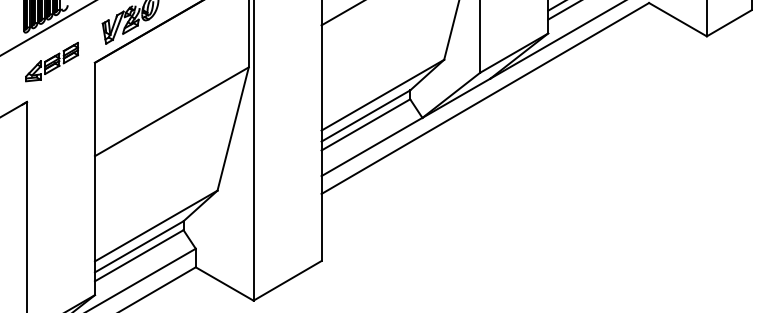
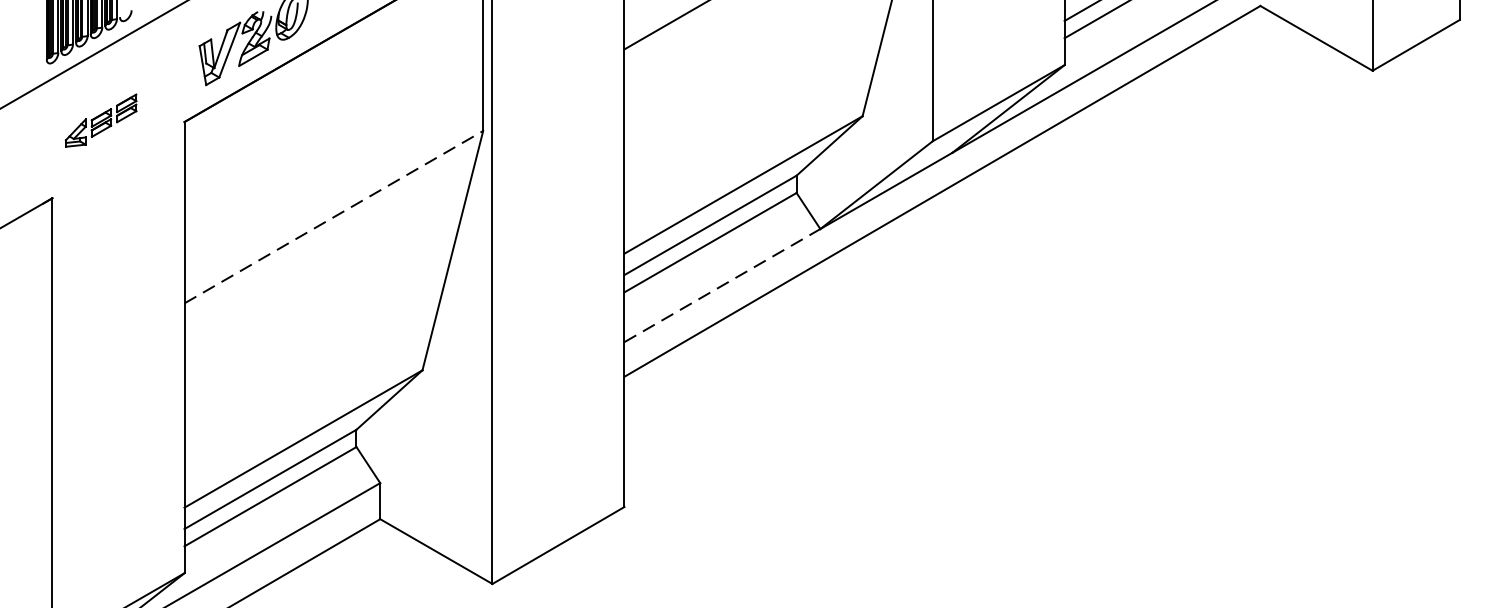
part: (51, 61) -> (100, 119), size x0.7
line: (171, 111) -> (333, 216), solid -> dashed
line: (372, 146) -> (723, 284), solid -> dashed

